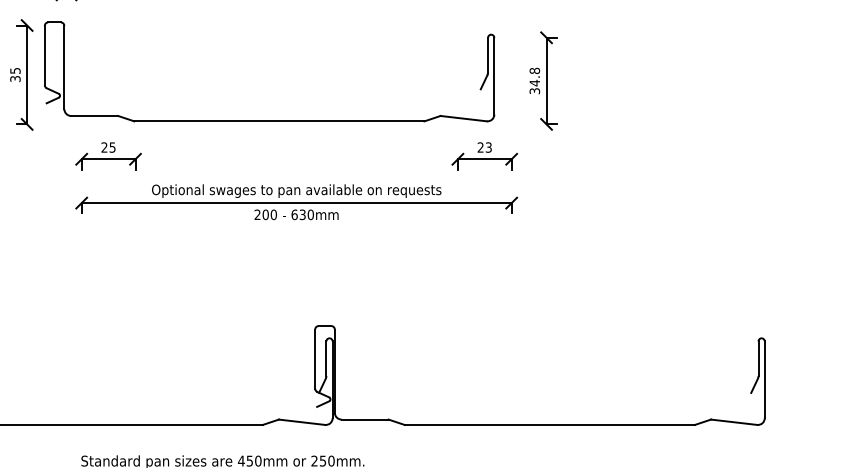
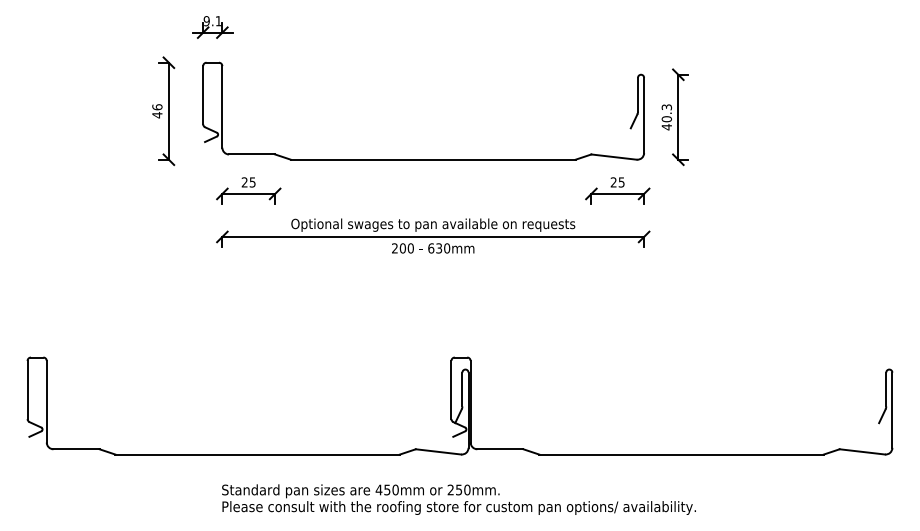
text: (15, 75) -> (157, 111), 35 -> 46
text: (534, 81) -> (666, 117), 34.8 -> 40.3
part: (269, 121) -> (423, 159), moved
text: (488, 146) -> (621, 181), 23 -> 25

